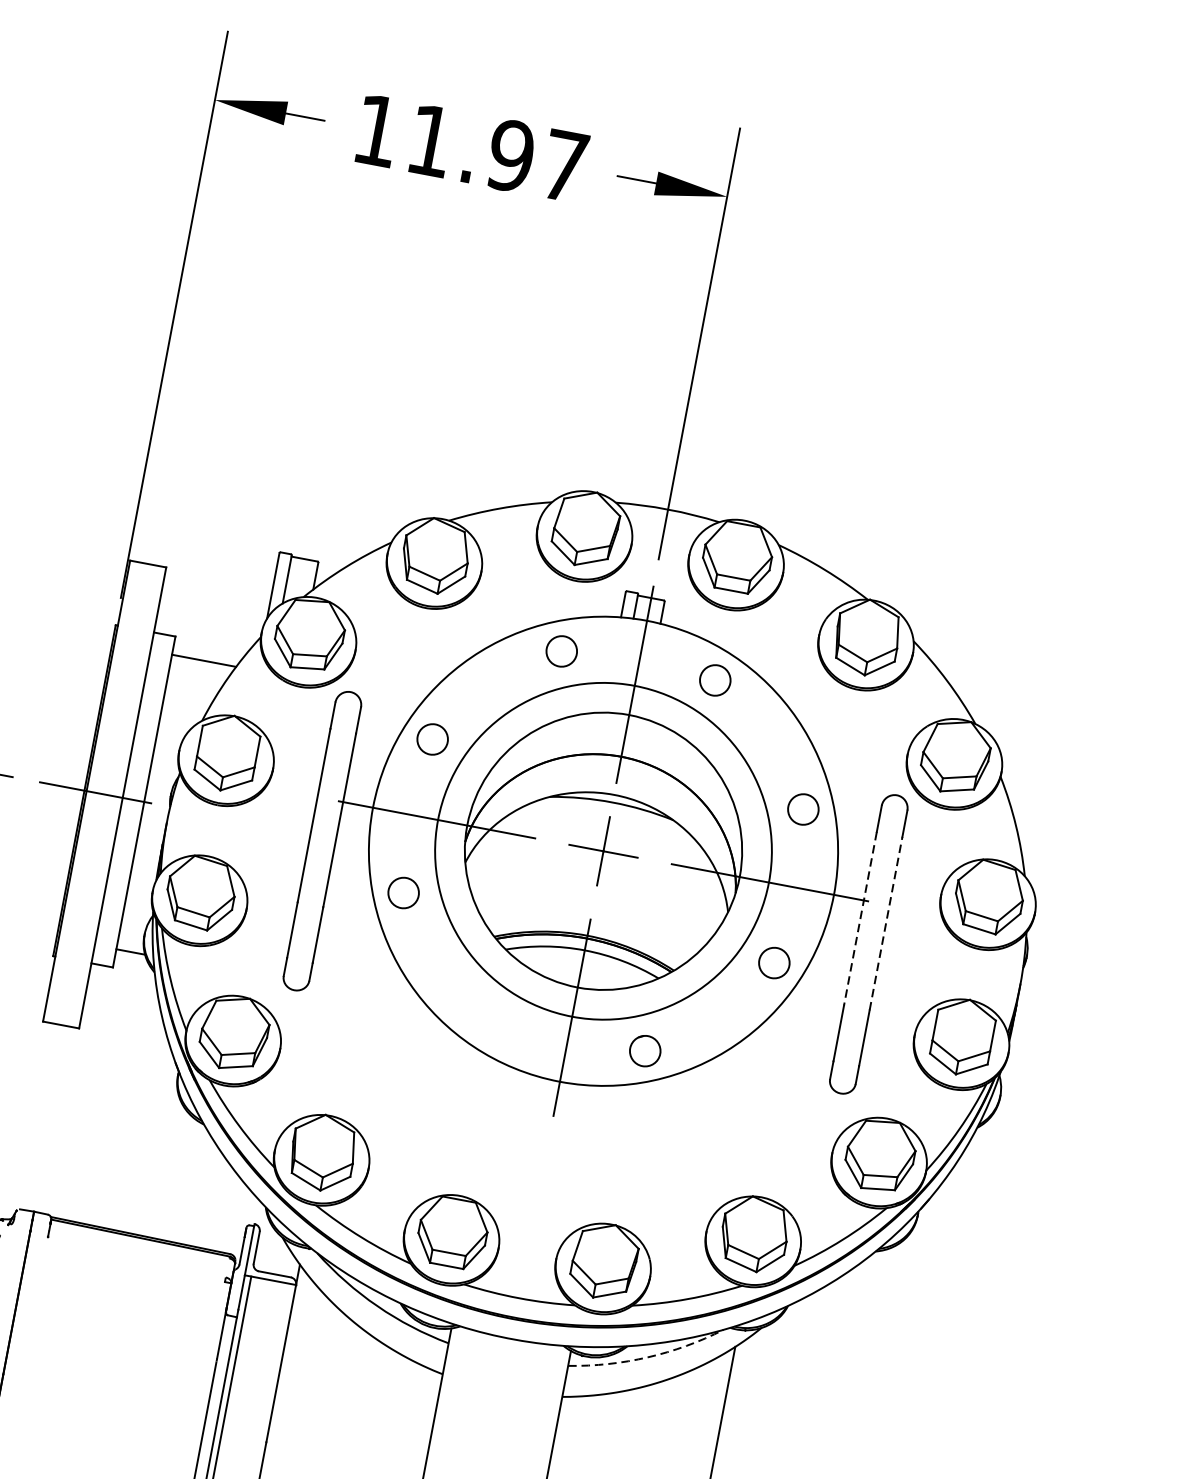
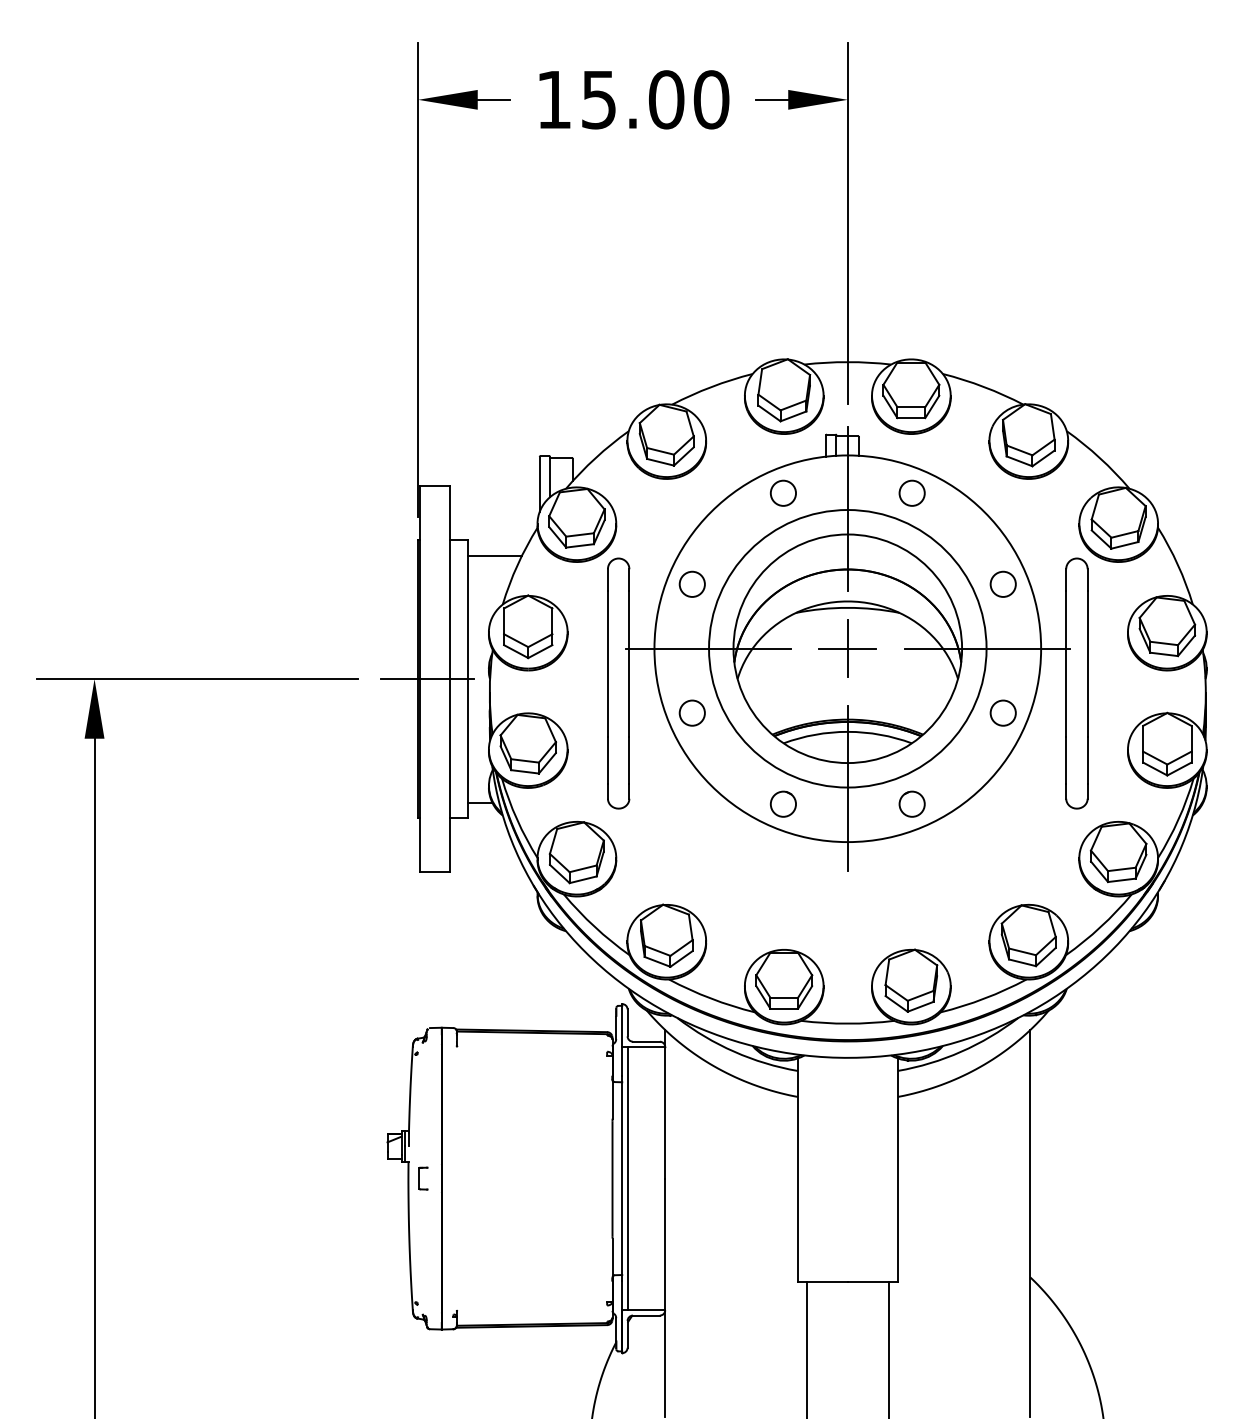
text: (497, 153) -> (655, 99), 11.97 -> 15.00
line: (860, 919) -> (1066, 664), dashed -> solid
line: (885, 924) -> (1087, 664), dashed -> solid
circle: (490, 1021) -> (782, 803), added
arc: (648, 1357) -> (961, 1051), dashed -> solid

